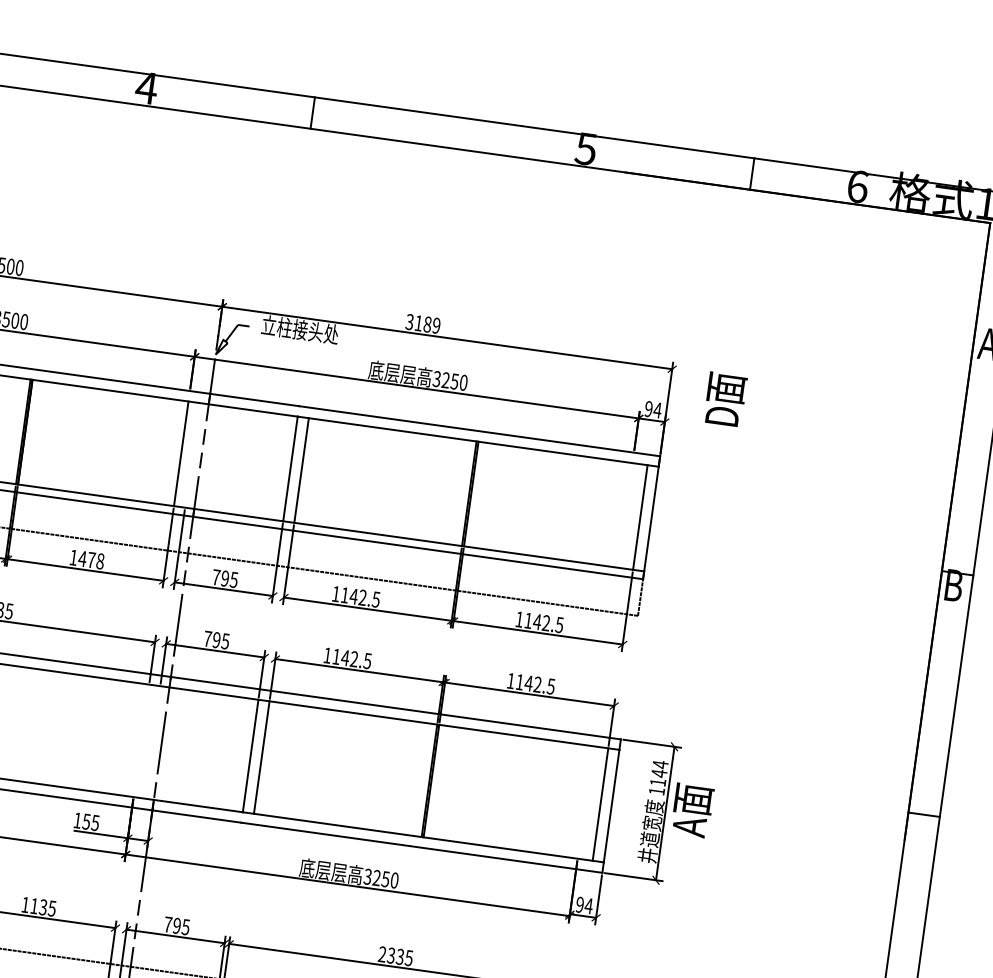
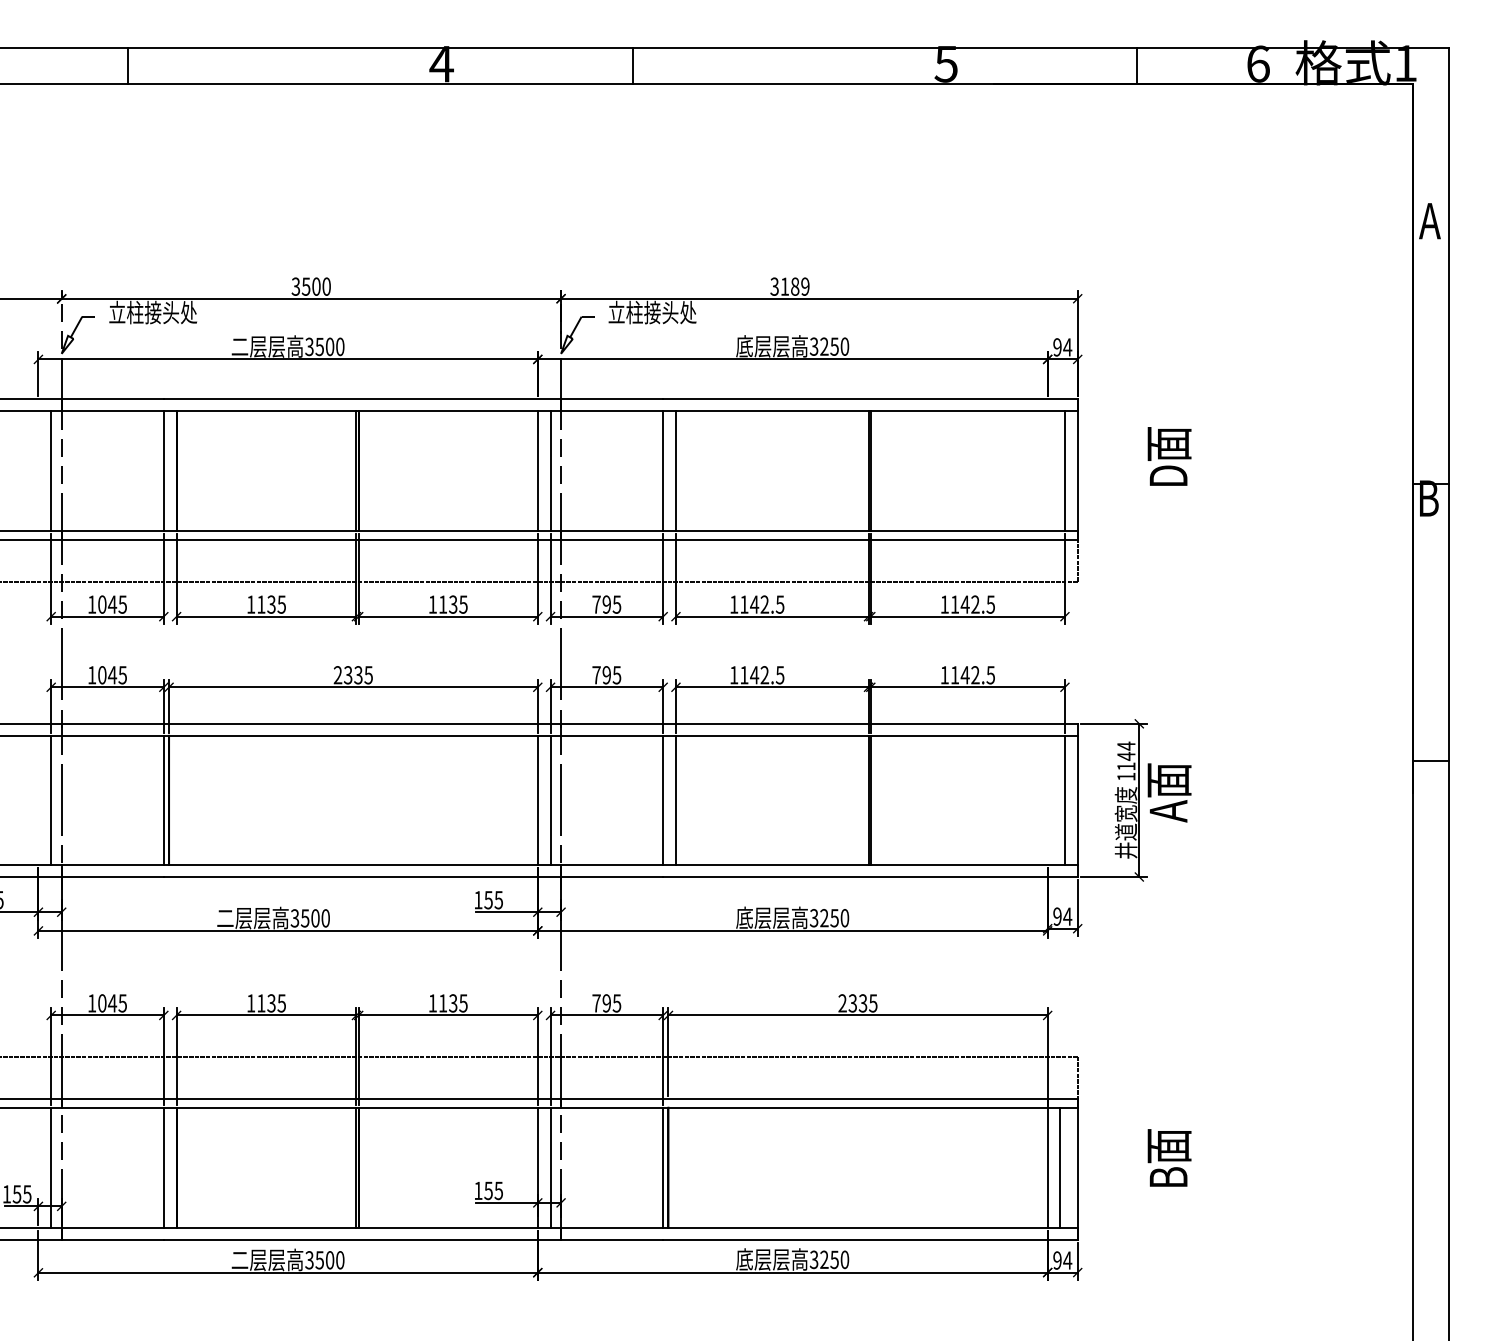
text: (725, 399) -> (1169, 456), moved
line: (192, 455) -> (550, 470), added
text: (90, 559) -> (452, 604), 1478 -> 1135
line: (141, 740) -> (537, 799), added
line: (152, 741) -> (550, 799), added

